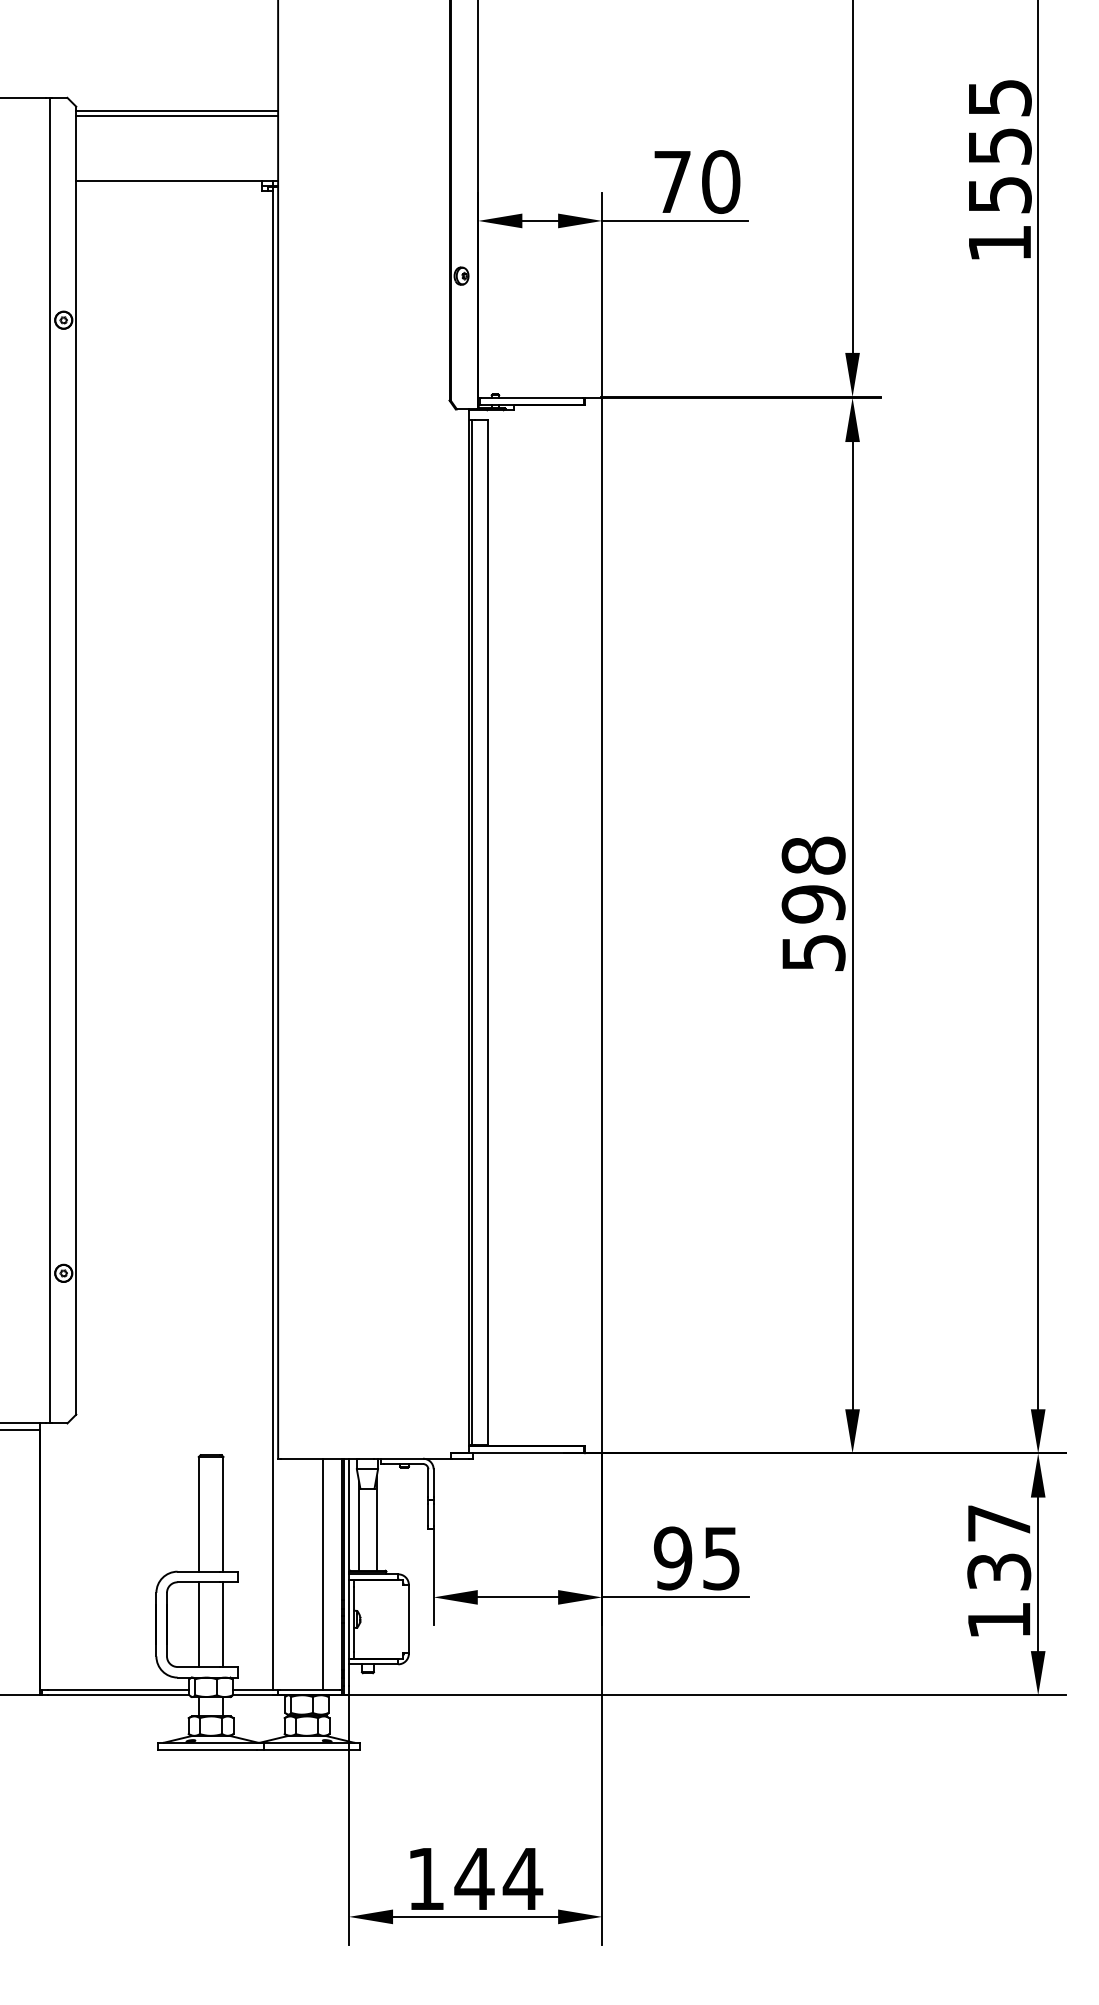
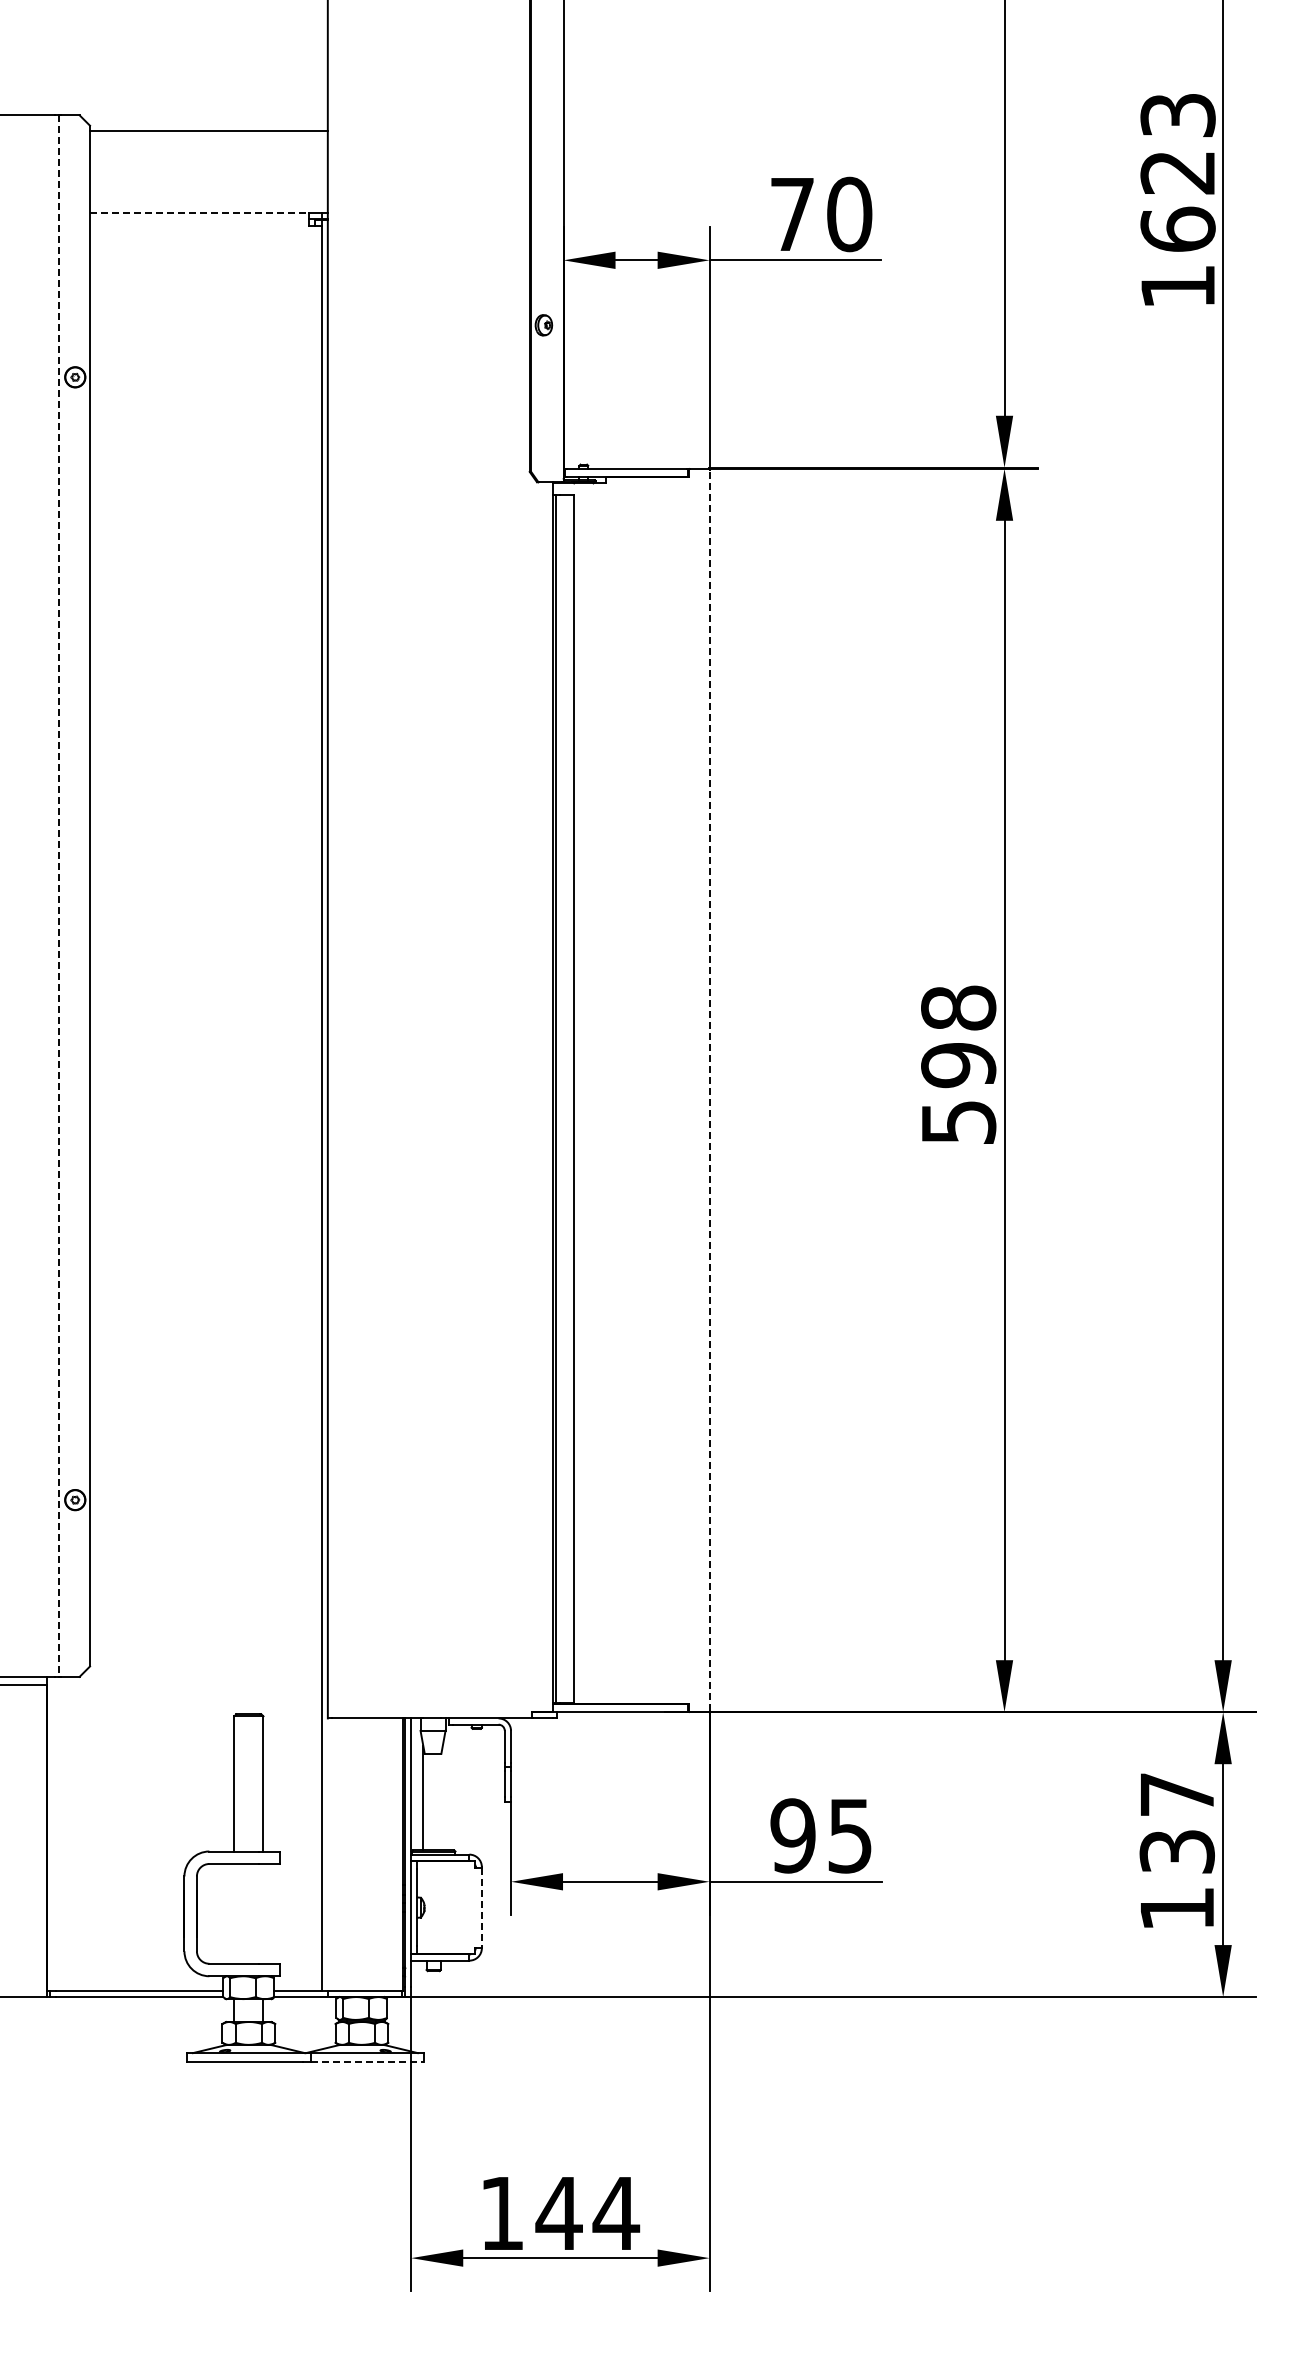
line: (176, 115) -> (208, 136), removed
text: (999, 146) -> (1177, 172), 1555 -> 1623
line: (169, 181) -> (199, 213), solid -> dashed
line: (49, 760) -> (58, 896), solid -> dashed
line: (602, 925) -> (709, 1090), solid -> dashed
line: (377, 1523) -> (444, 1794), removed
line: (322, 1574) -> (380, 1854), removed
line: (408, 1619) -> (481, 1907), solid -> dashed
line: (198, 1624) -> (234, 1913), removed
line: (223, 1624) -> (263, 1913), removed
line: (311, 1749) -> (367, 2061), solid -> dashed

